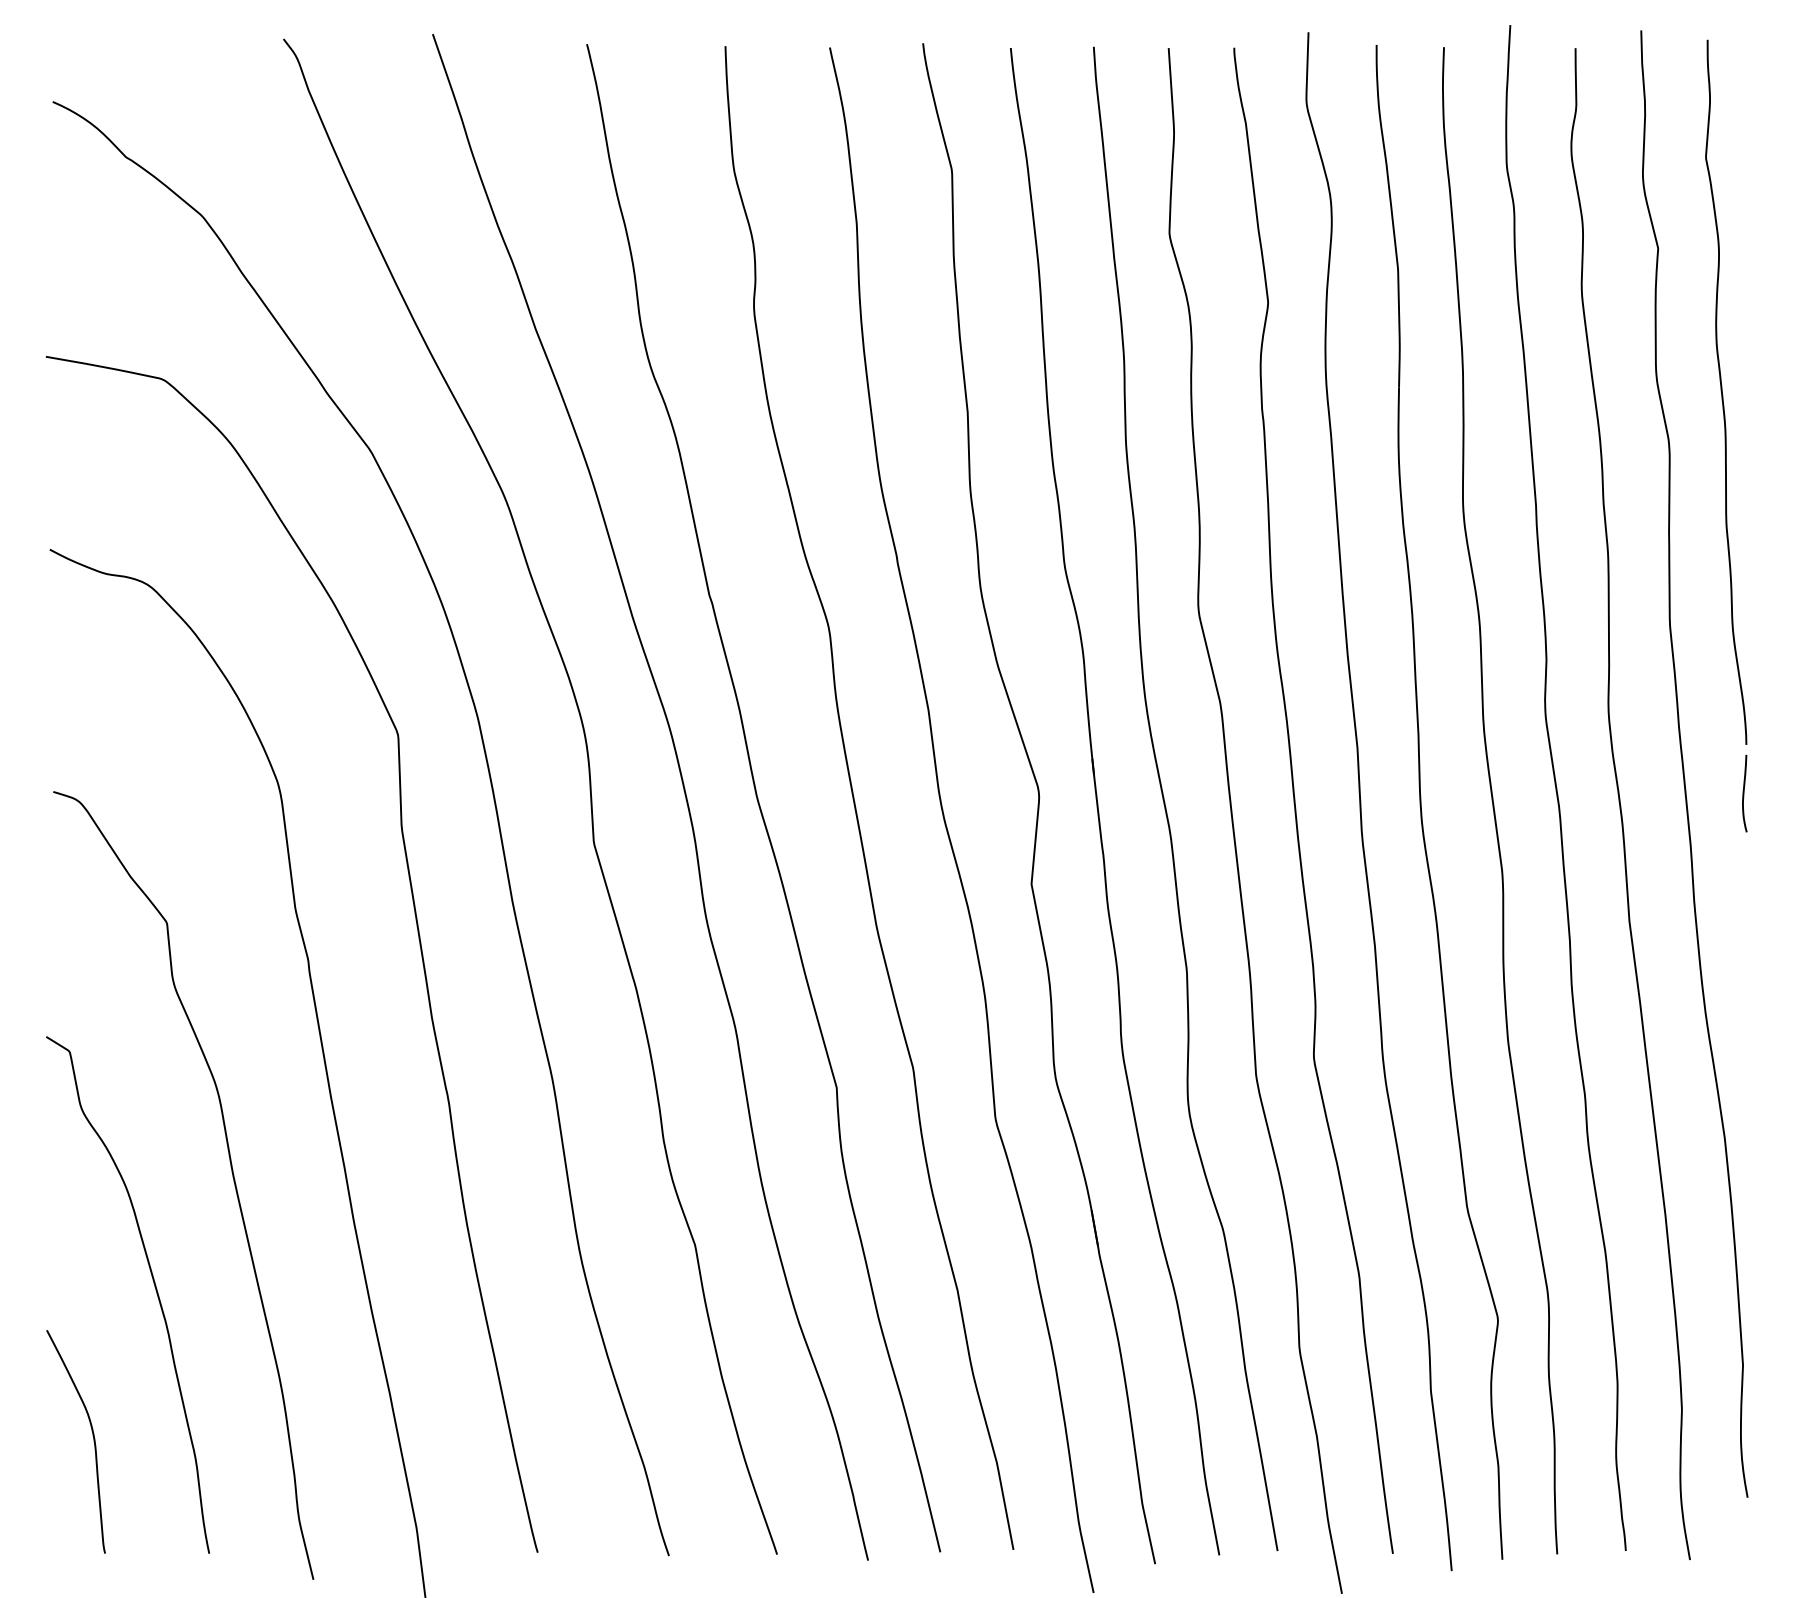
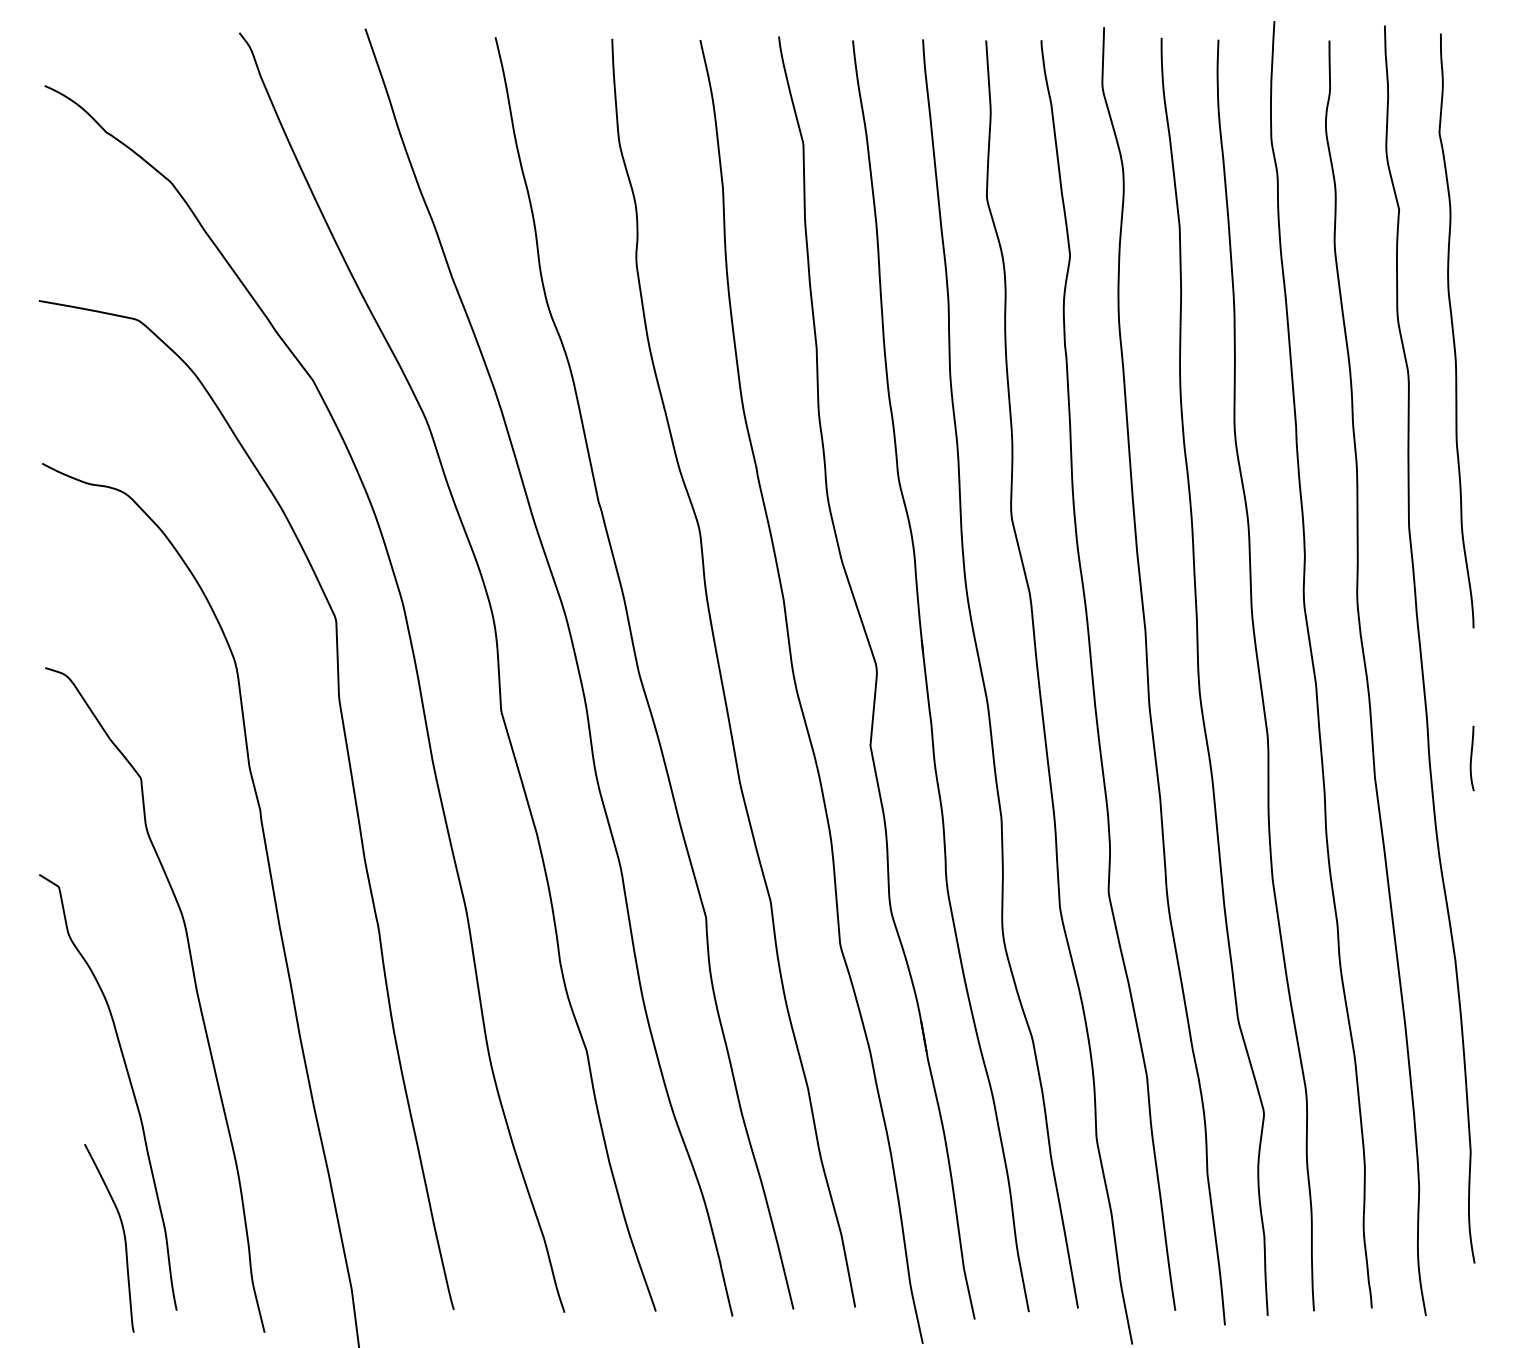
curve: (1743, 793) -> (1471, 758), moved
curve: (92, 1438) -> (123, 1235), moved

